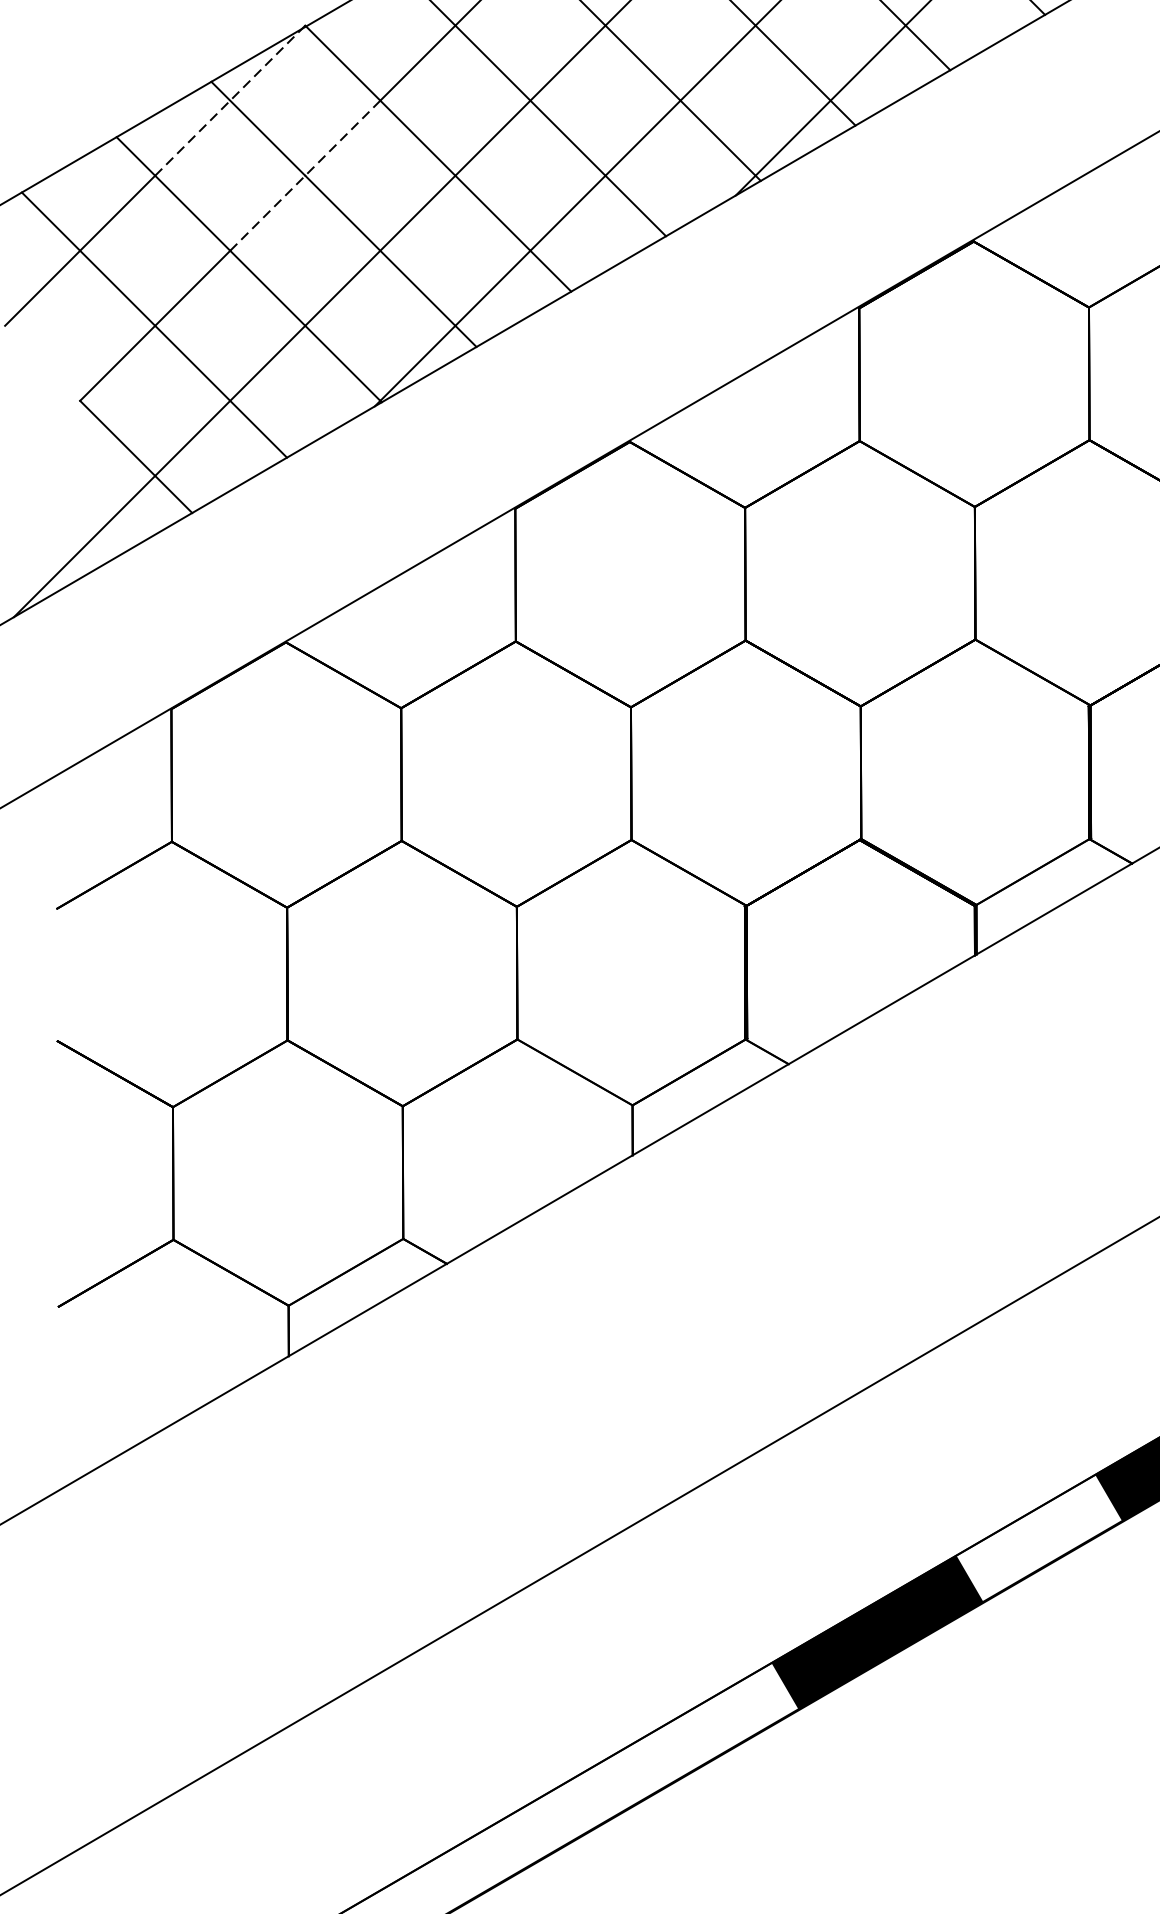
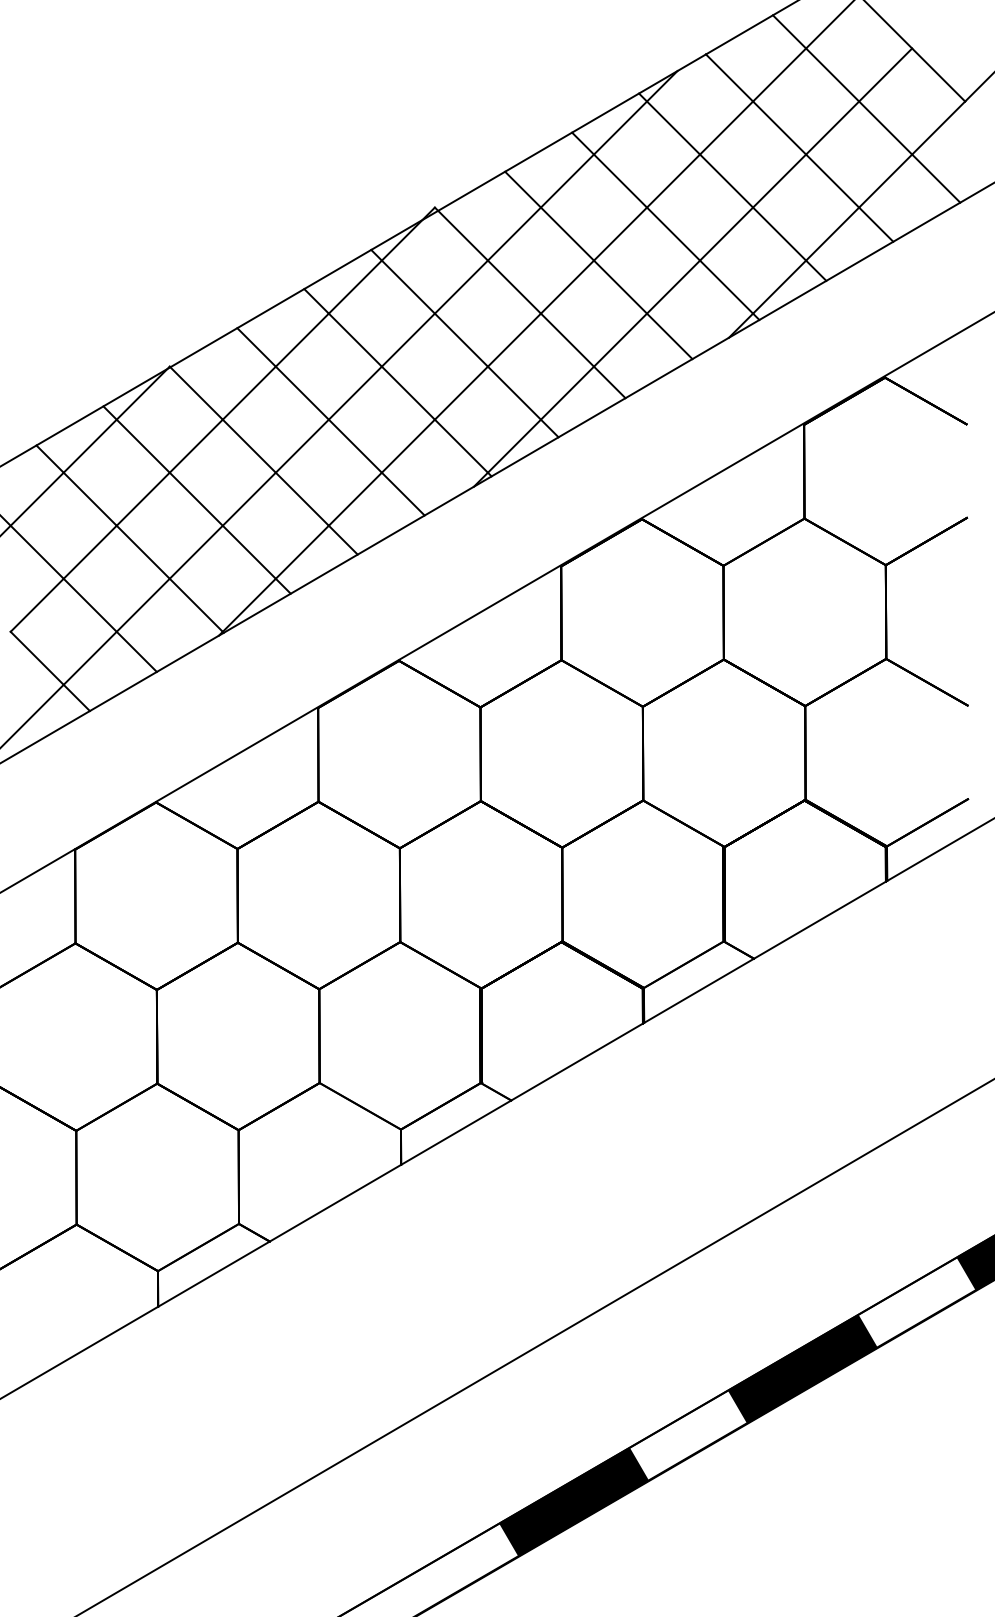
line: (229, 100) -> (116, 419), dashed -> solid
line: (306, 175) -> (170, 472), dashed -> solid

